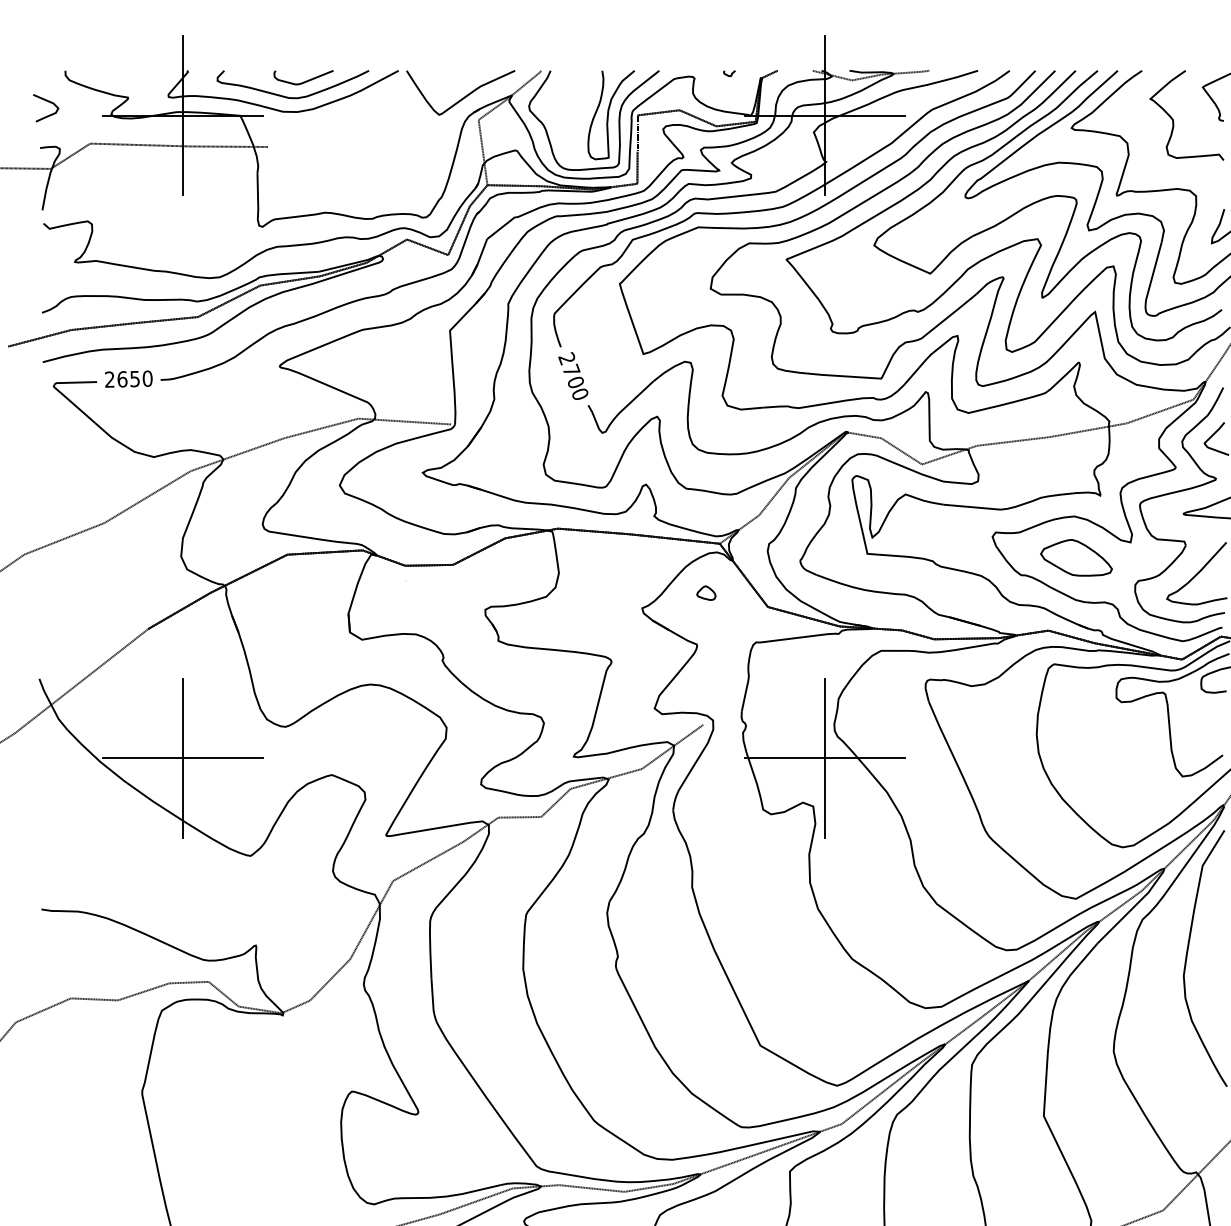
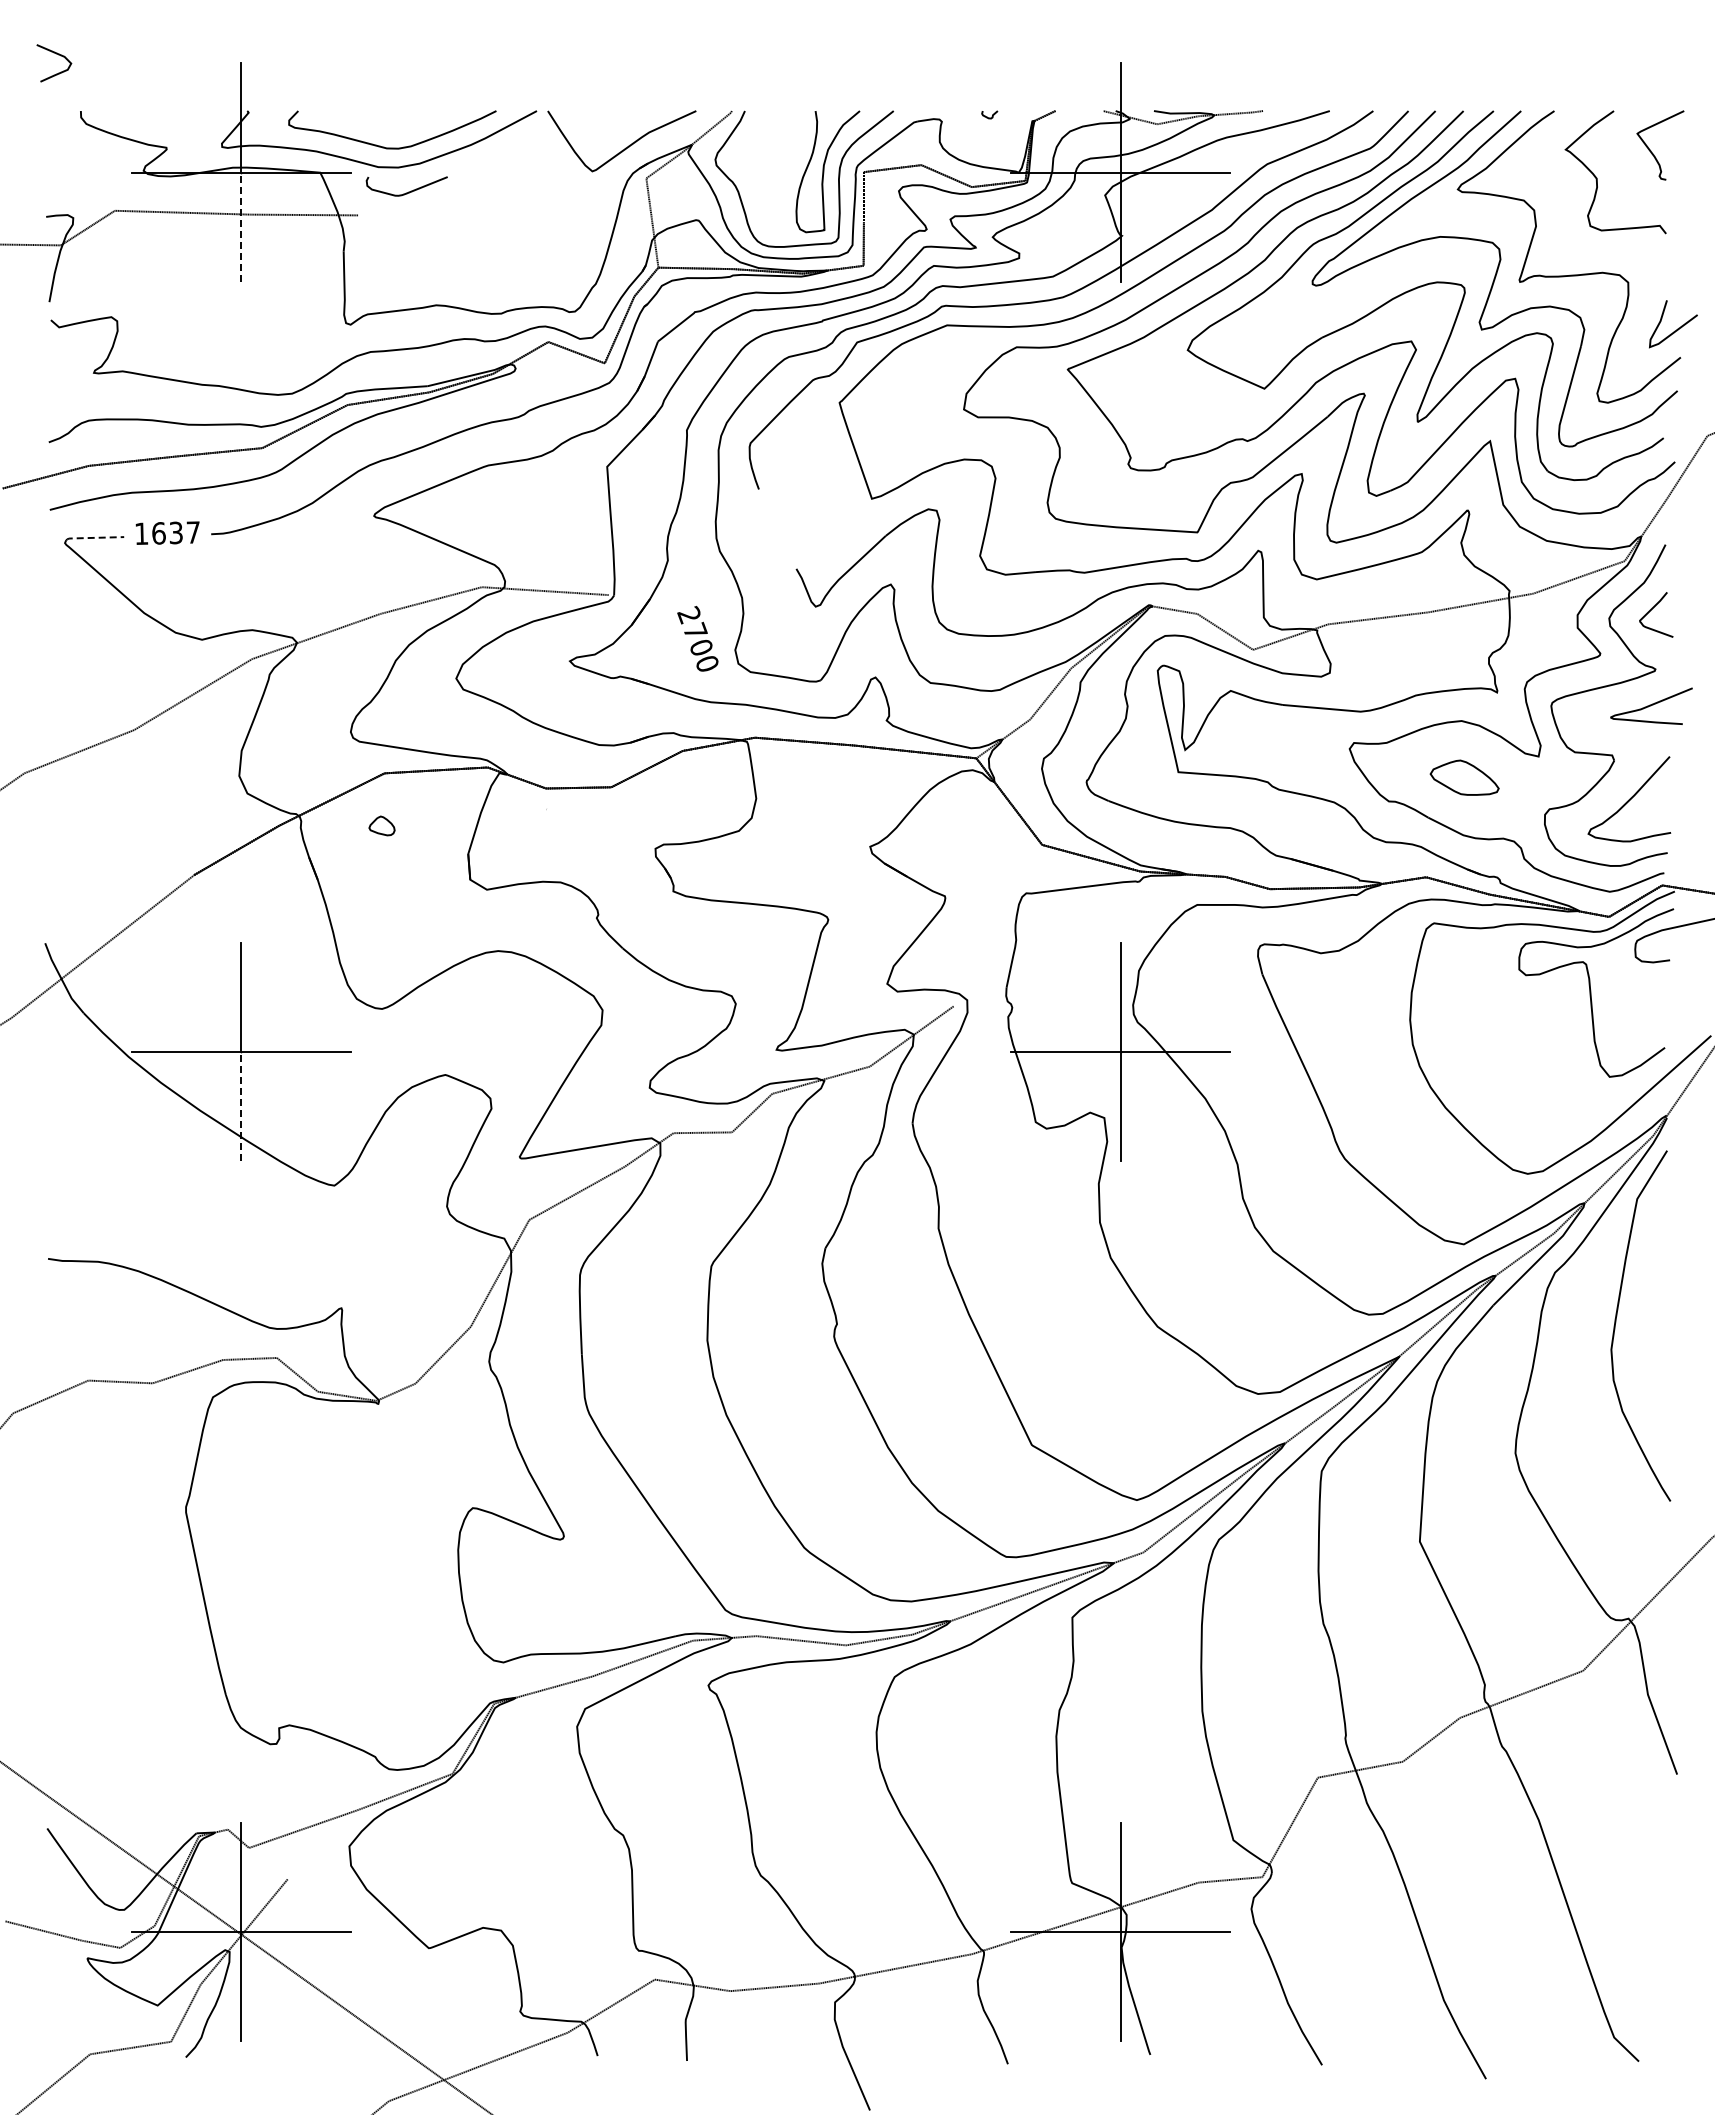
curve: (304, 81) -> (408, 191), moved
curve: (49, 102) -> (58, 55), moved
line: (182, 155) -> (241, 227), solid -> dashed
text: (573, 375) -> (697, 638), moved
text: (128, 378) -> (167, 532), 2650 -> 1637
line: (74, 382) -> (93, 537), solid -> dashed
part: (1076, 557) -> (1464, 777), size x0.7
part: (705, 592) -> (381, 825), moved
line: (182, 798) -> (241, 1106), solid -> dashed

